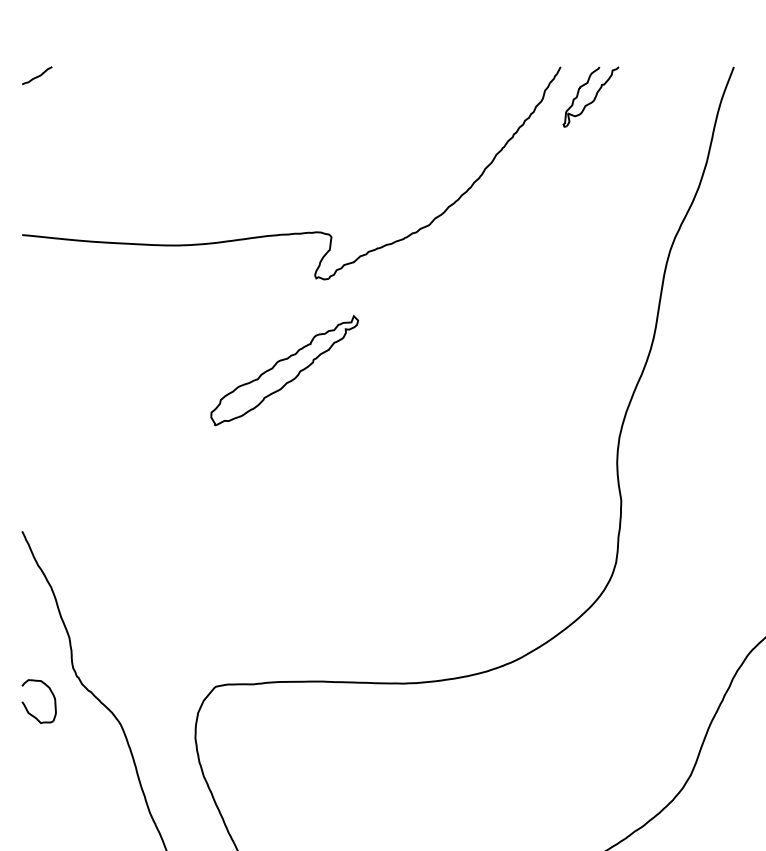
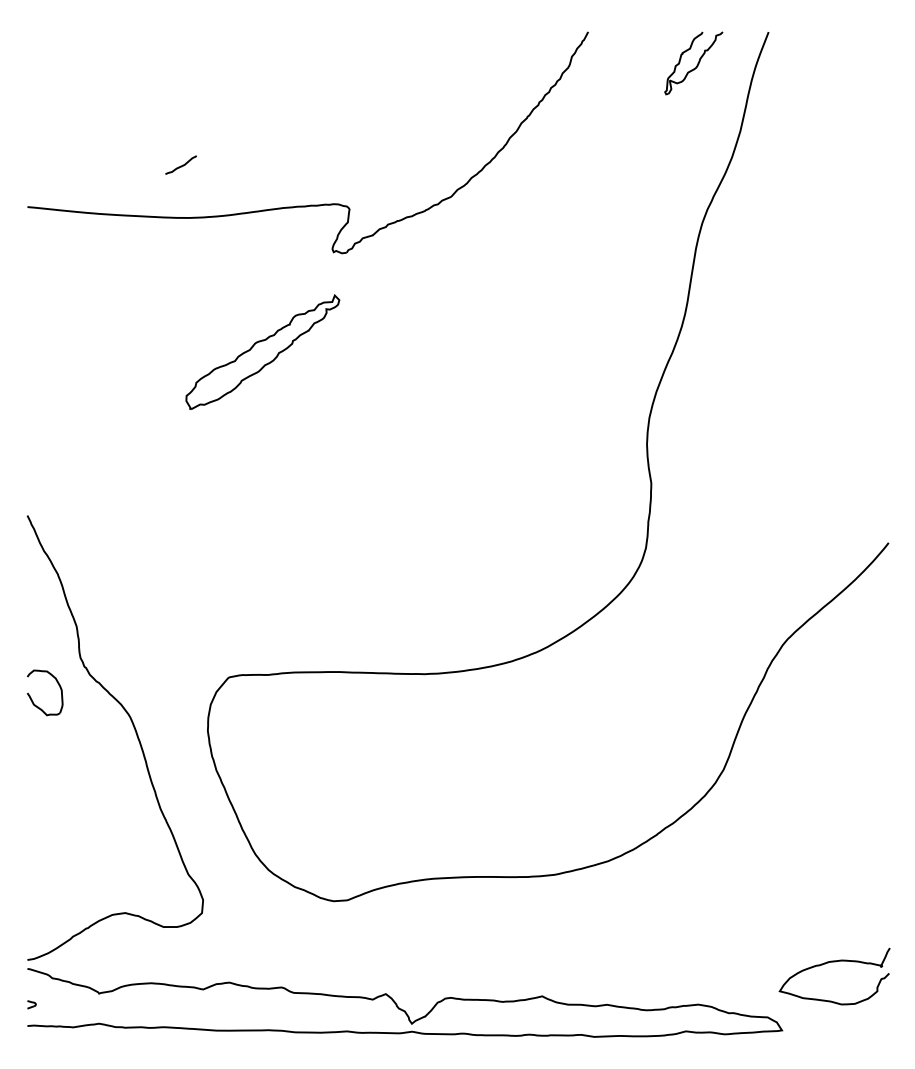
curve: (36, 76) -> (180, 165), moved
part: (590, 97) -> (693, 63), moved
part: (284, 369) -> (262, 351), moved

